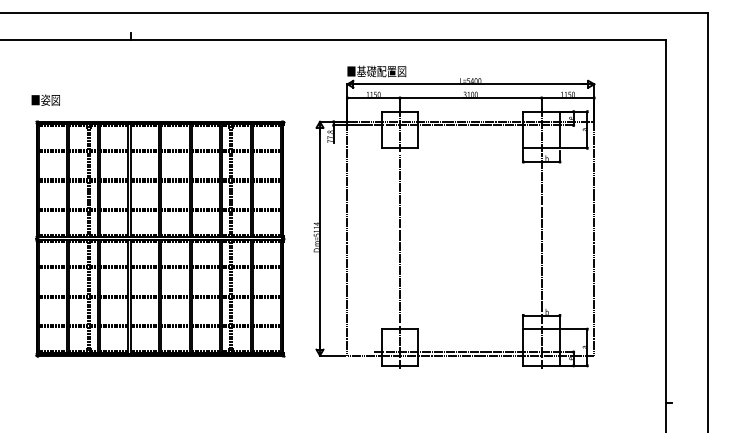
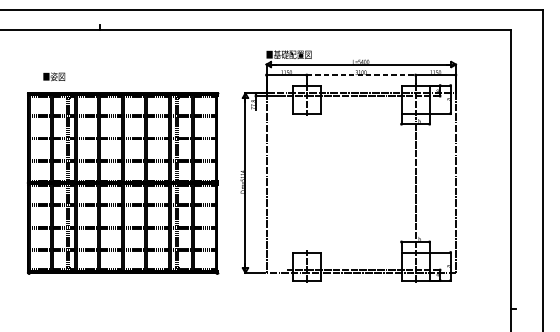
line: (470, 98) -> (360, 75), solid -> dashed
text: (45, 99) -> (54, 76), moved
line: (400, 238) -> (307, 182), removed

